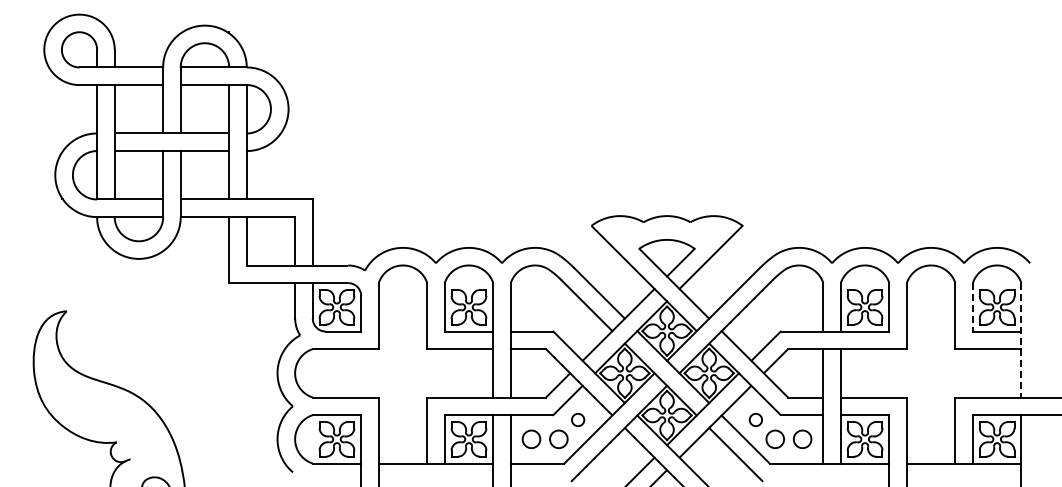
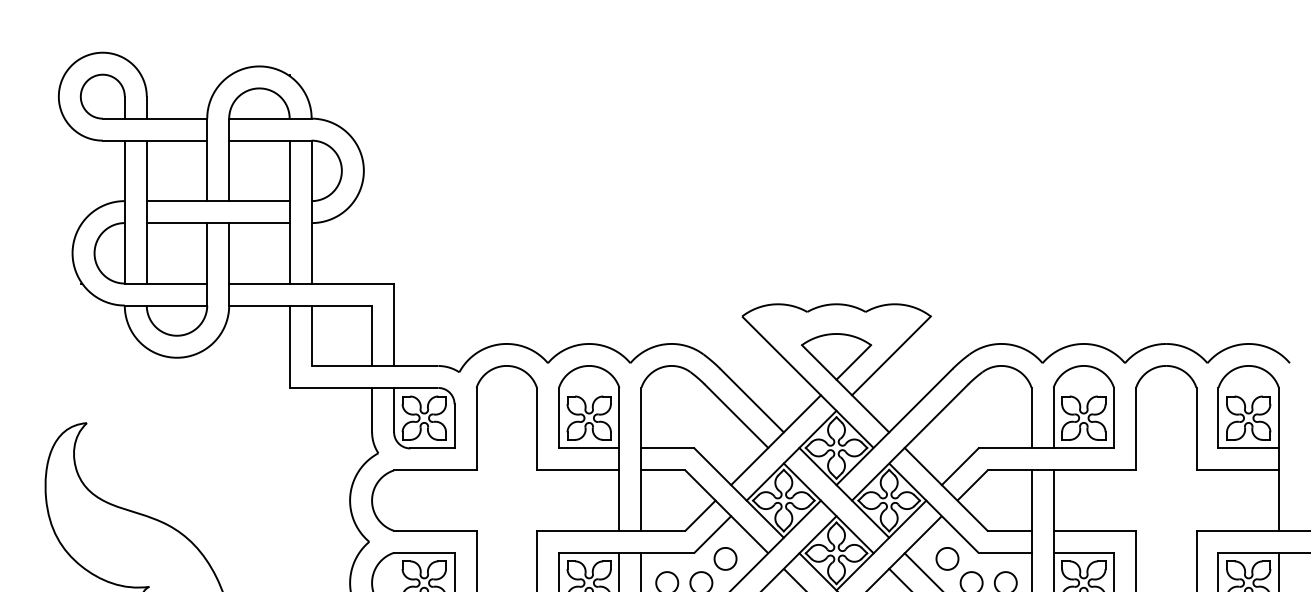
line: (972, 307) -> (1217, 418), dashed -> solid
line: (1021, 340) -> (1279, 459), dashed -> solid
part: (577, 419) -> (724, 558), size x1.43
part: (755, 419) -> (946, 558), size x1.43

